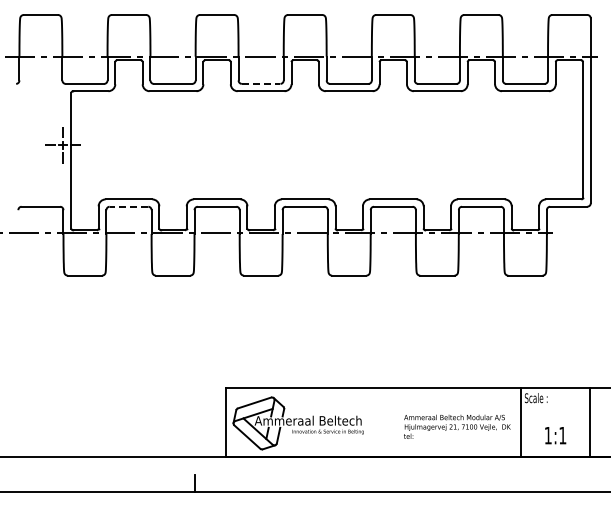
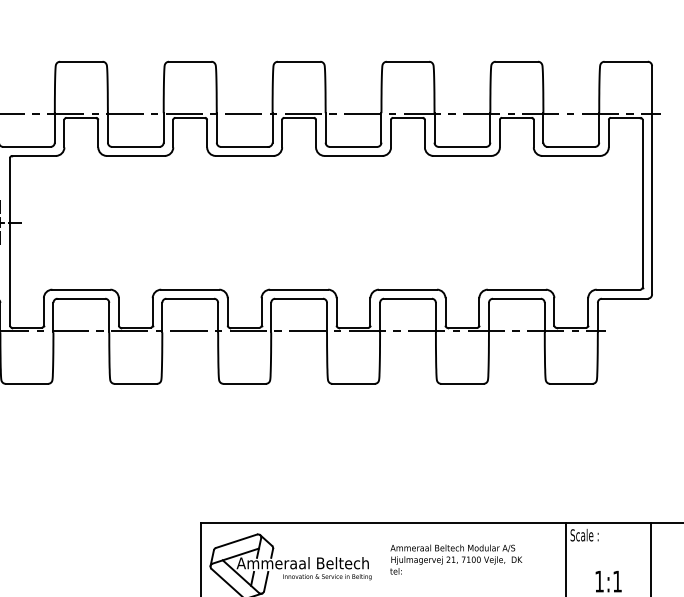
line: (261, 83) -> (245, 146), dashed -> solid
line: (128, 206) -> (80, 298), dashed -> solid
text: (457, 426) -> (456, 559), moved

